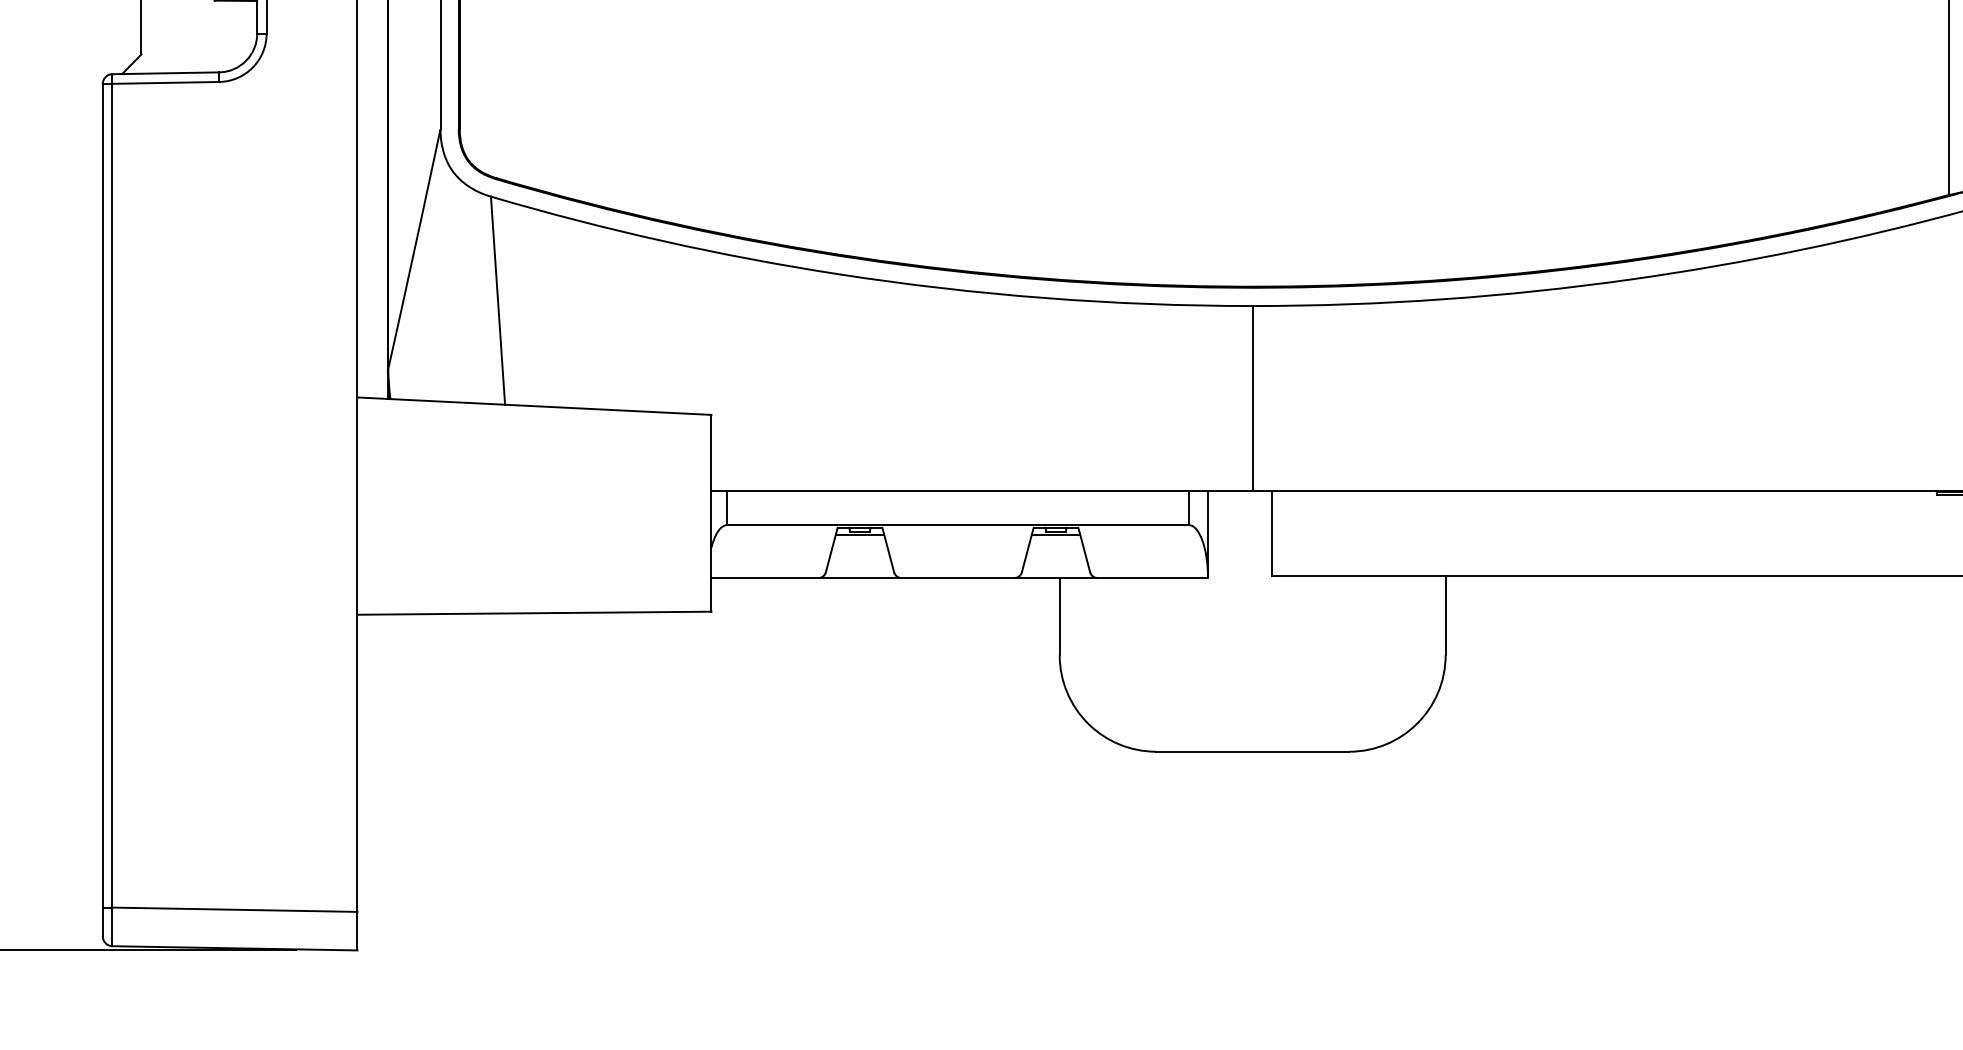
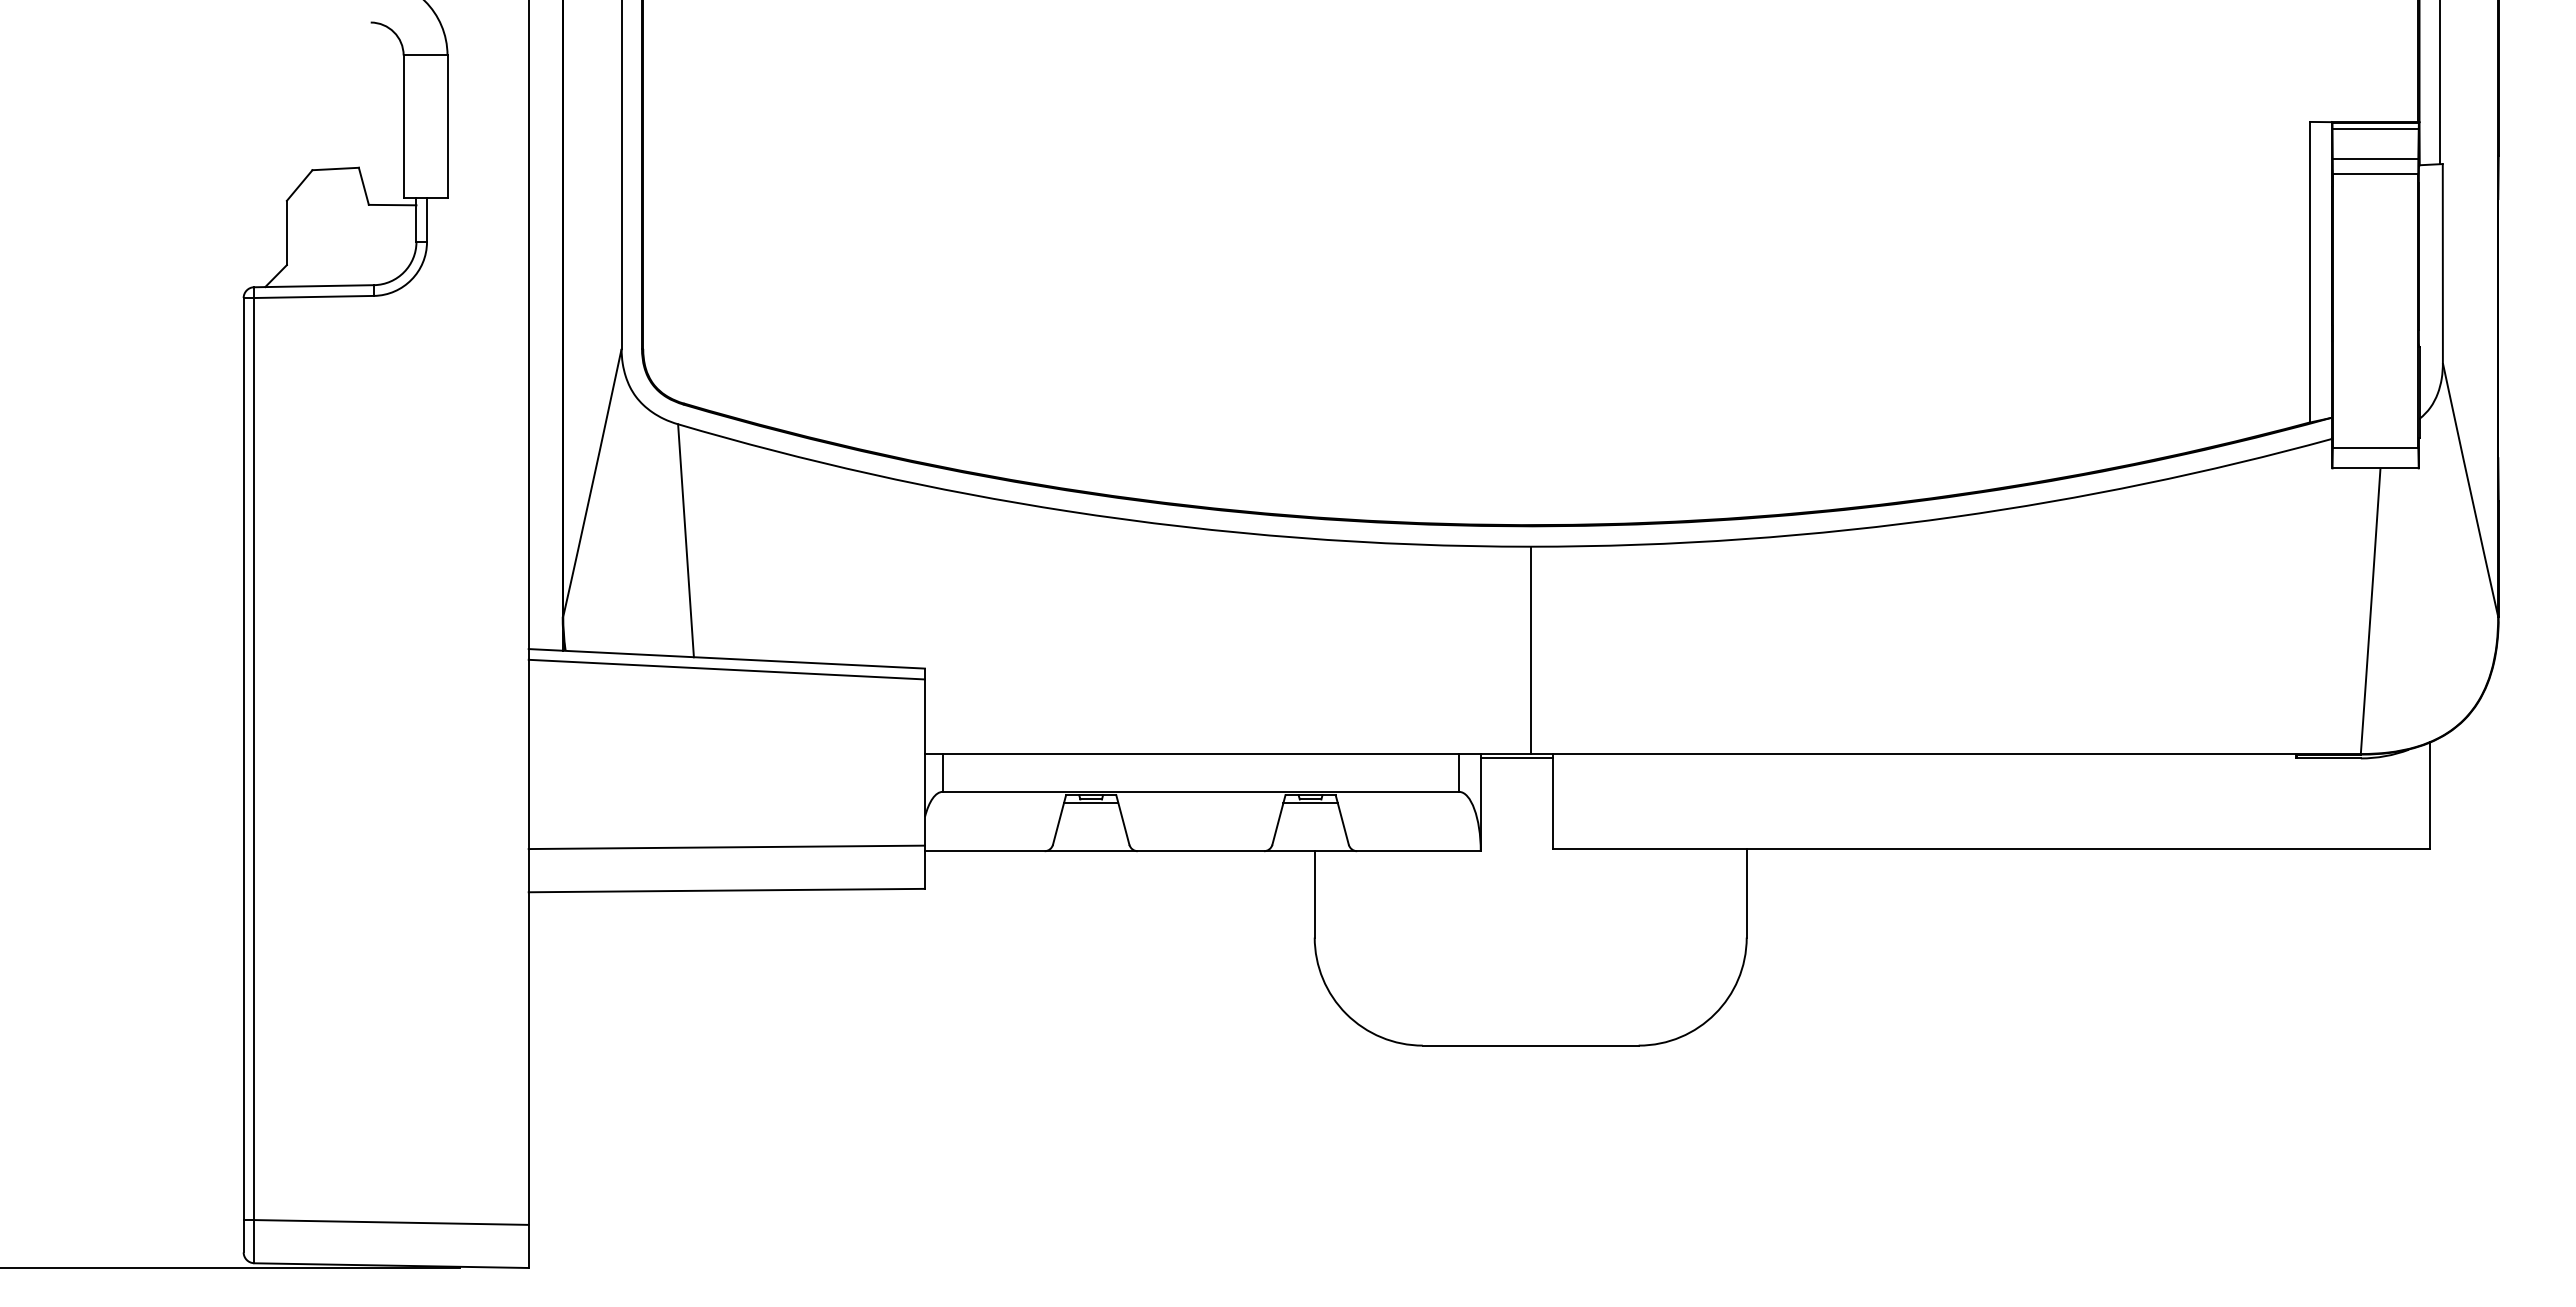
line: (534, 415) -> (726, 669), added
line: (1239, 495) -> (1516, 758), added
line: (534, 574) -> (726, 847), added

